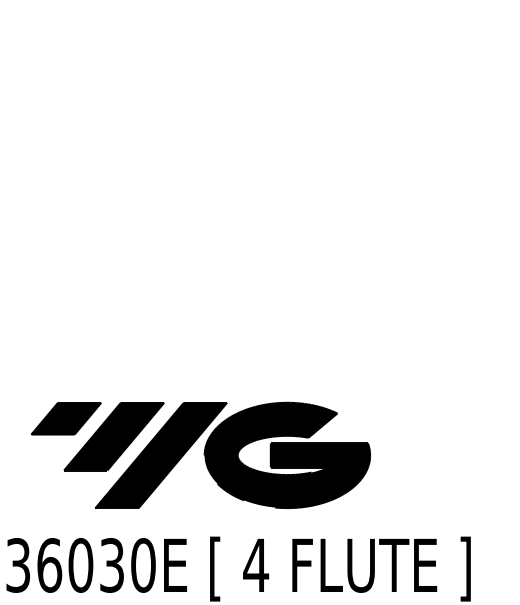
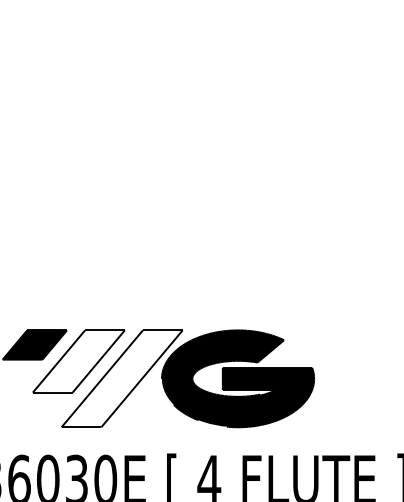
fill: (114, 436) -> (79, 361), removed
fill: (161, 455) -> (122, 378), removed

